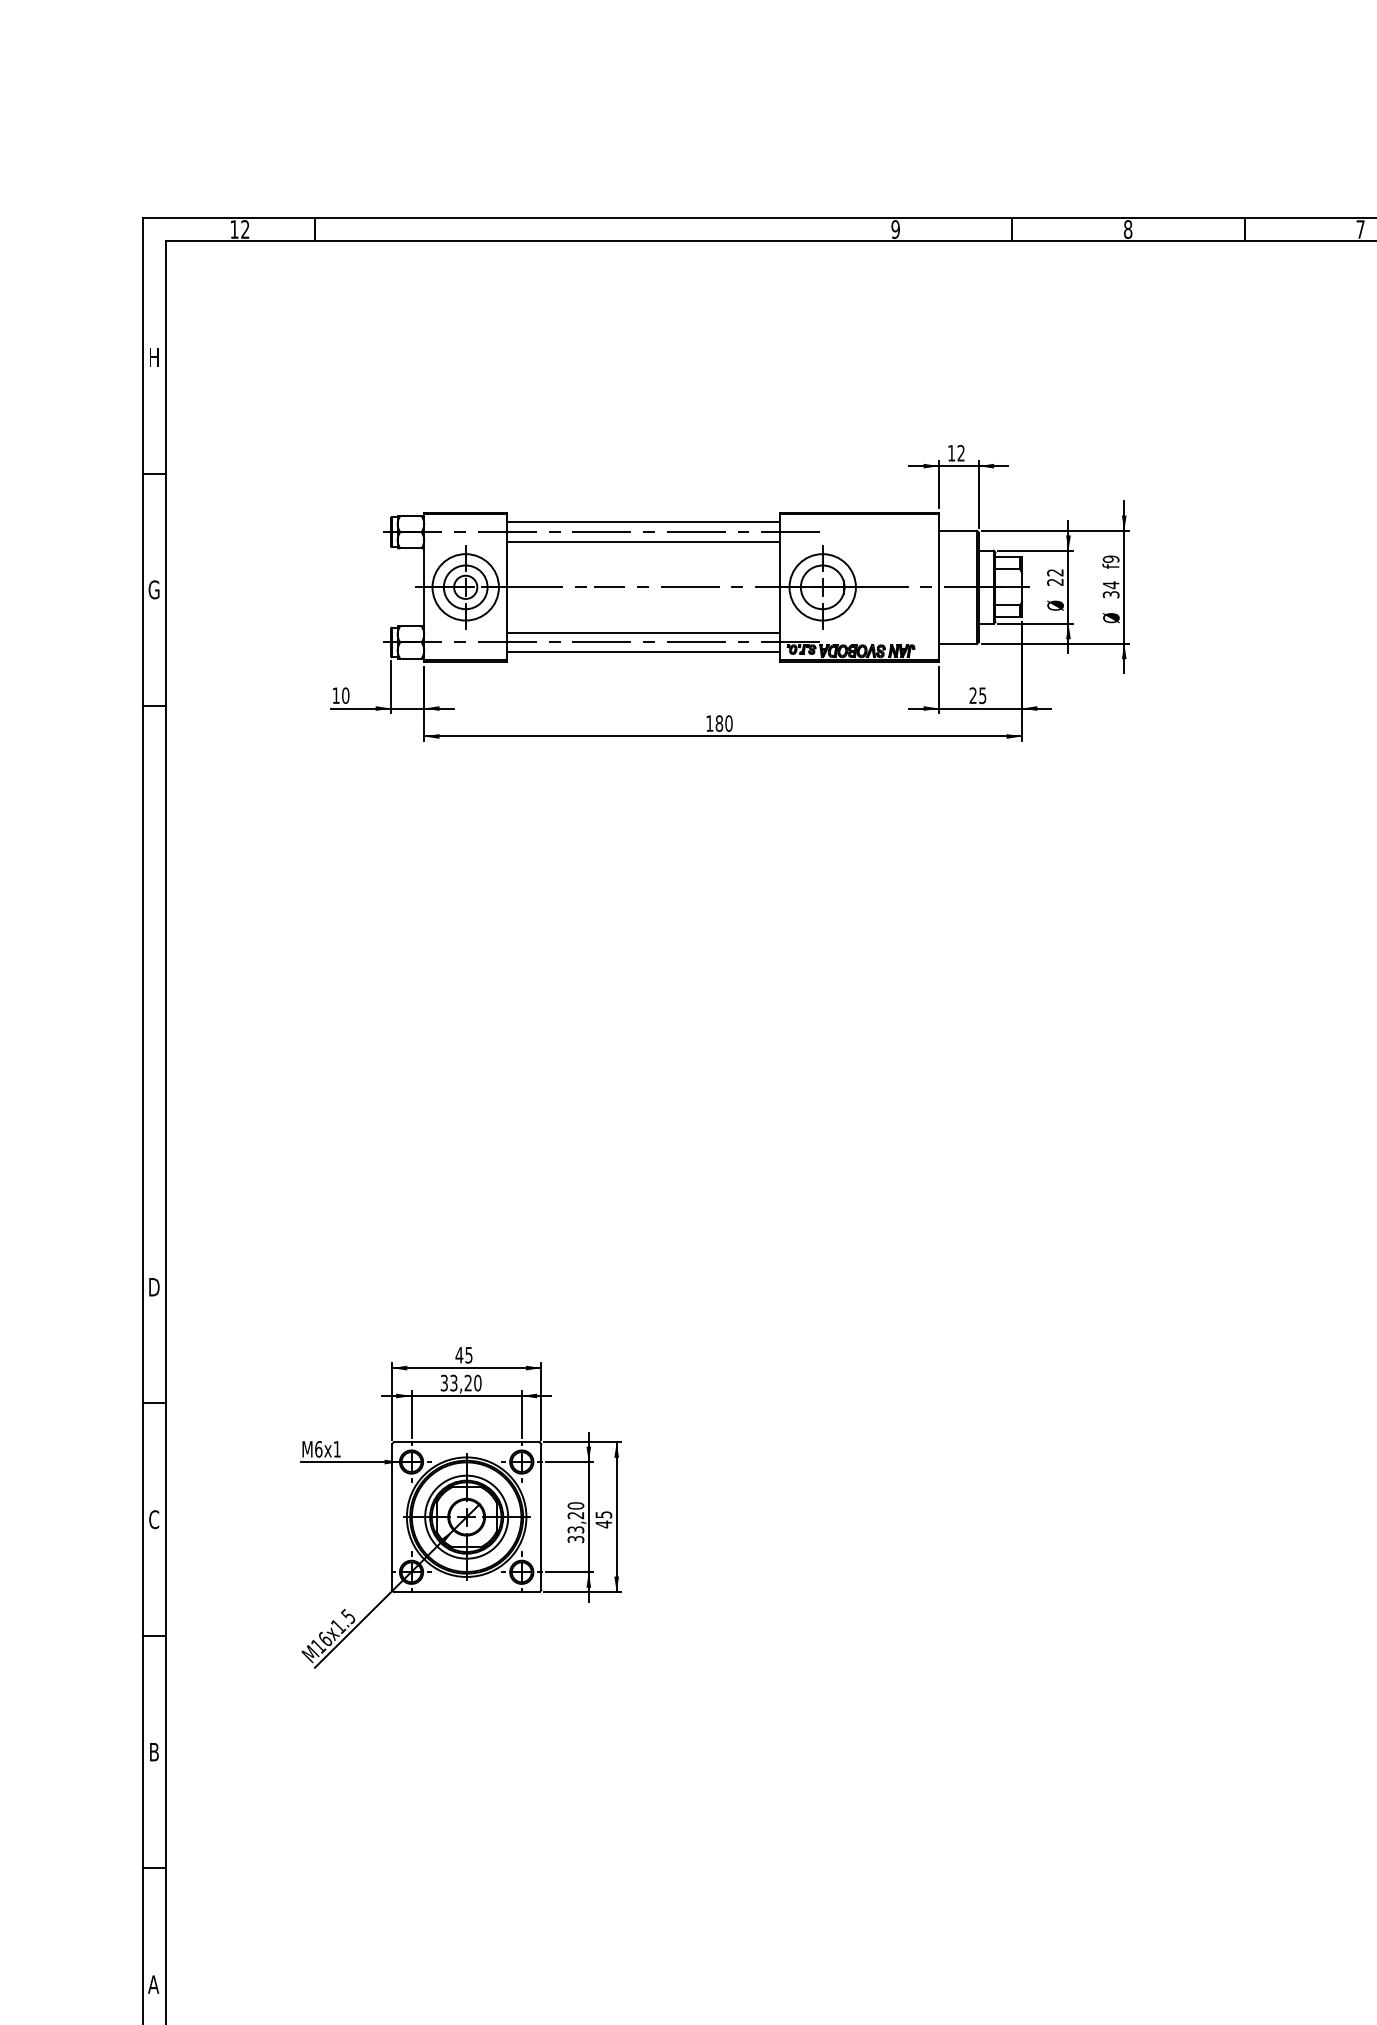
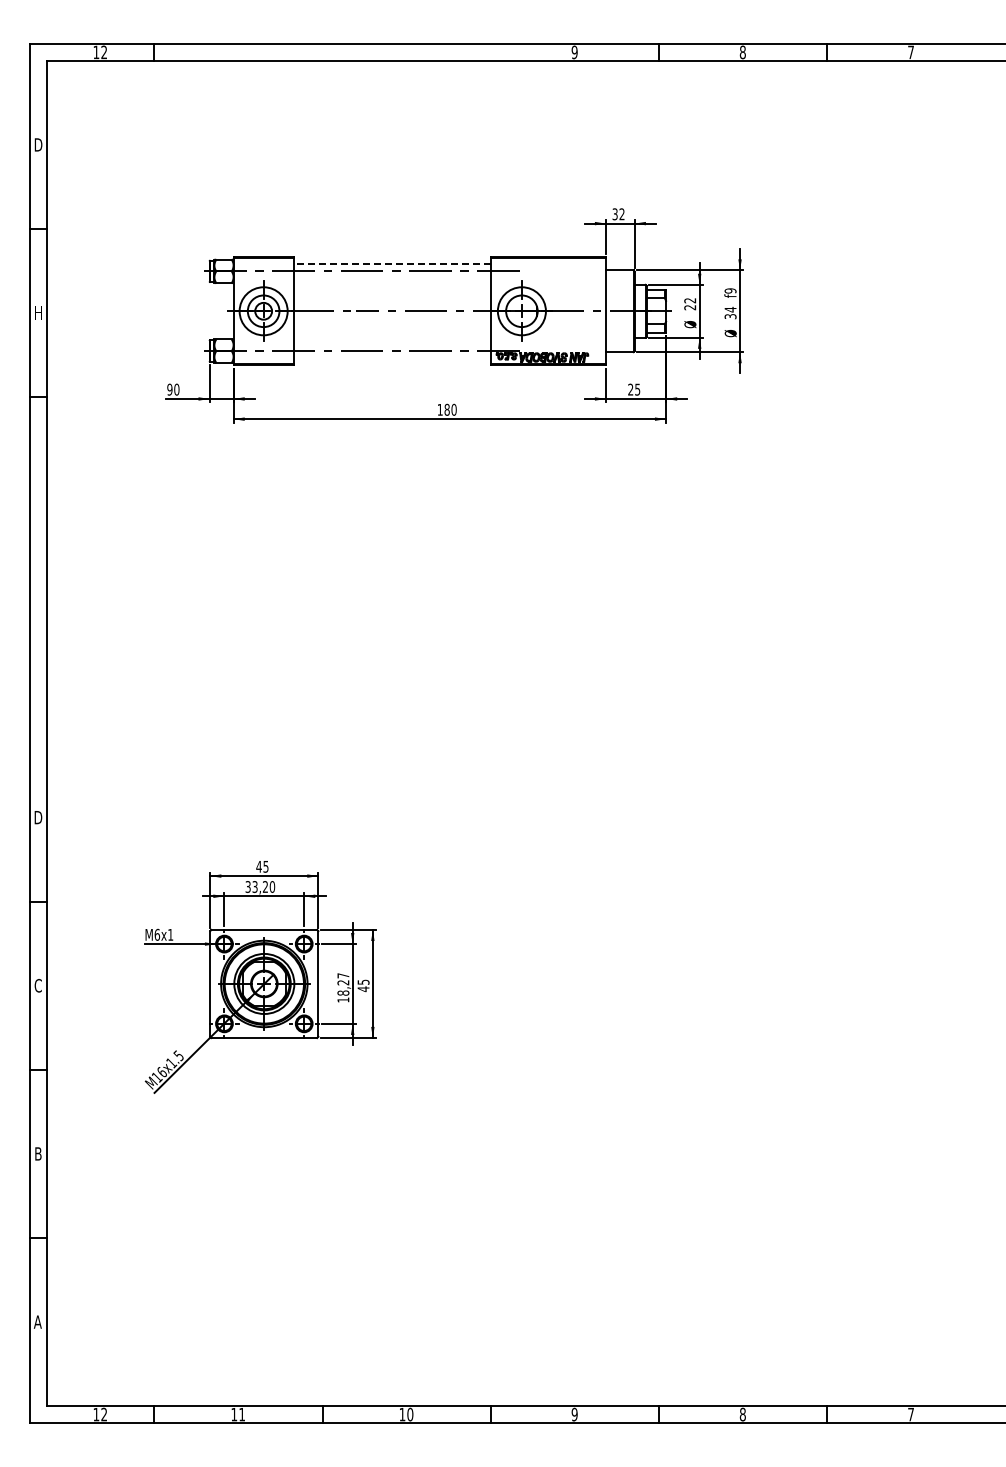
text: (154, 356) -> (38, 144), H -> D
text: (950, 453) -> (614, 214), 12 -> 32
line: (642, 522) -> (391, 264), solid -> dashed
line: (642, 542) -> (391, 278), removed
text: (154, 589) -> (38, 312), G -> H
line: (642, 631) -> (391, 343), removed
line: (642, 652) -> (391, 358), removed
text: (335, 695) -> (169, 389), 10 -> 90
text: (576, 1522) -> (343, 987), 33,20 -> 18,27

